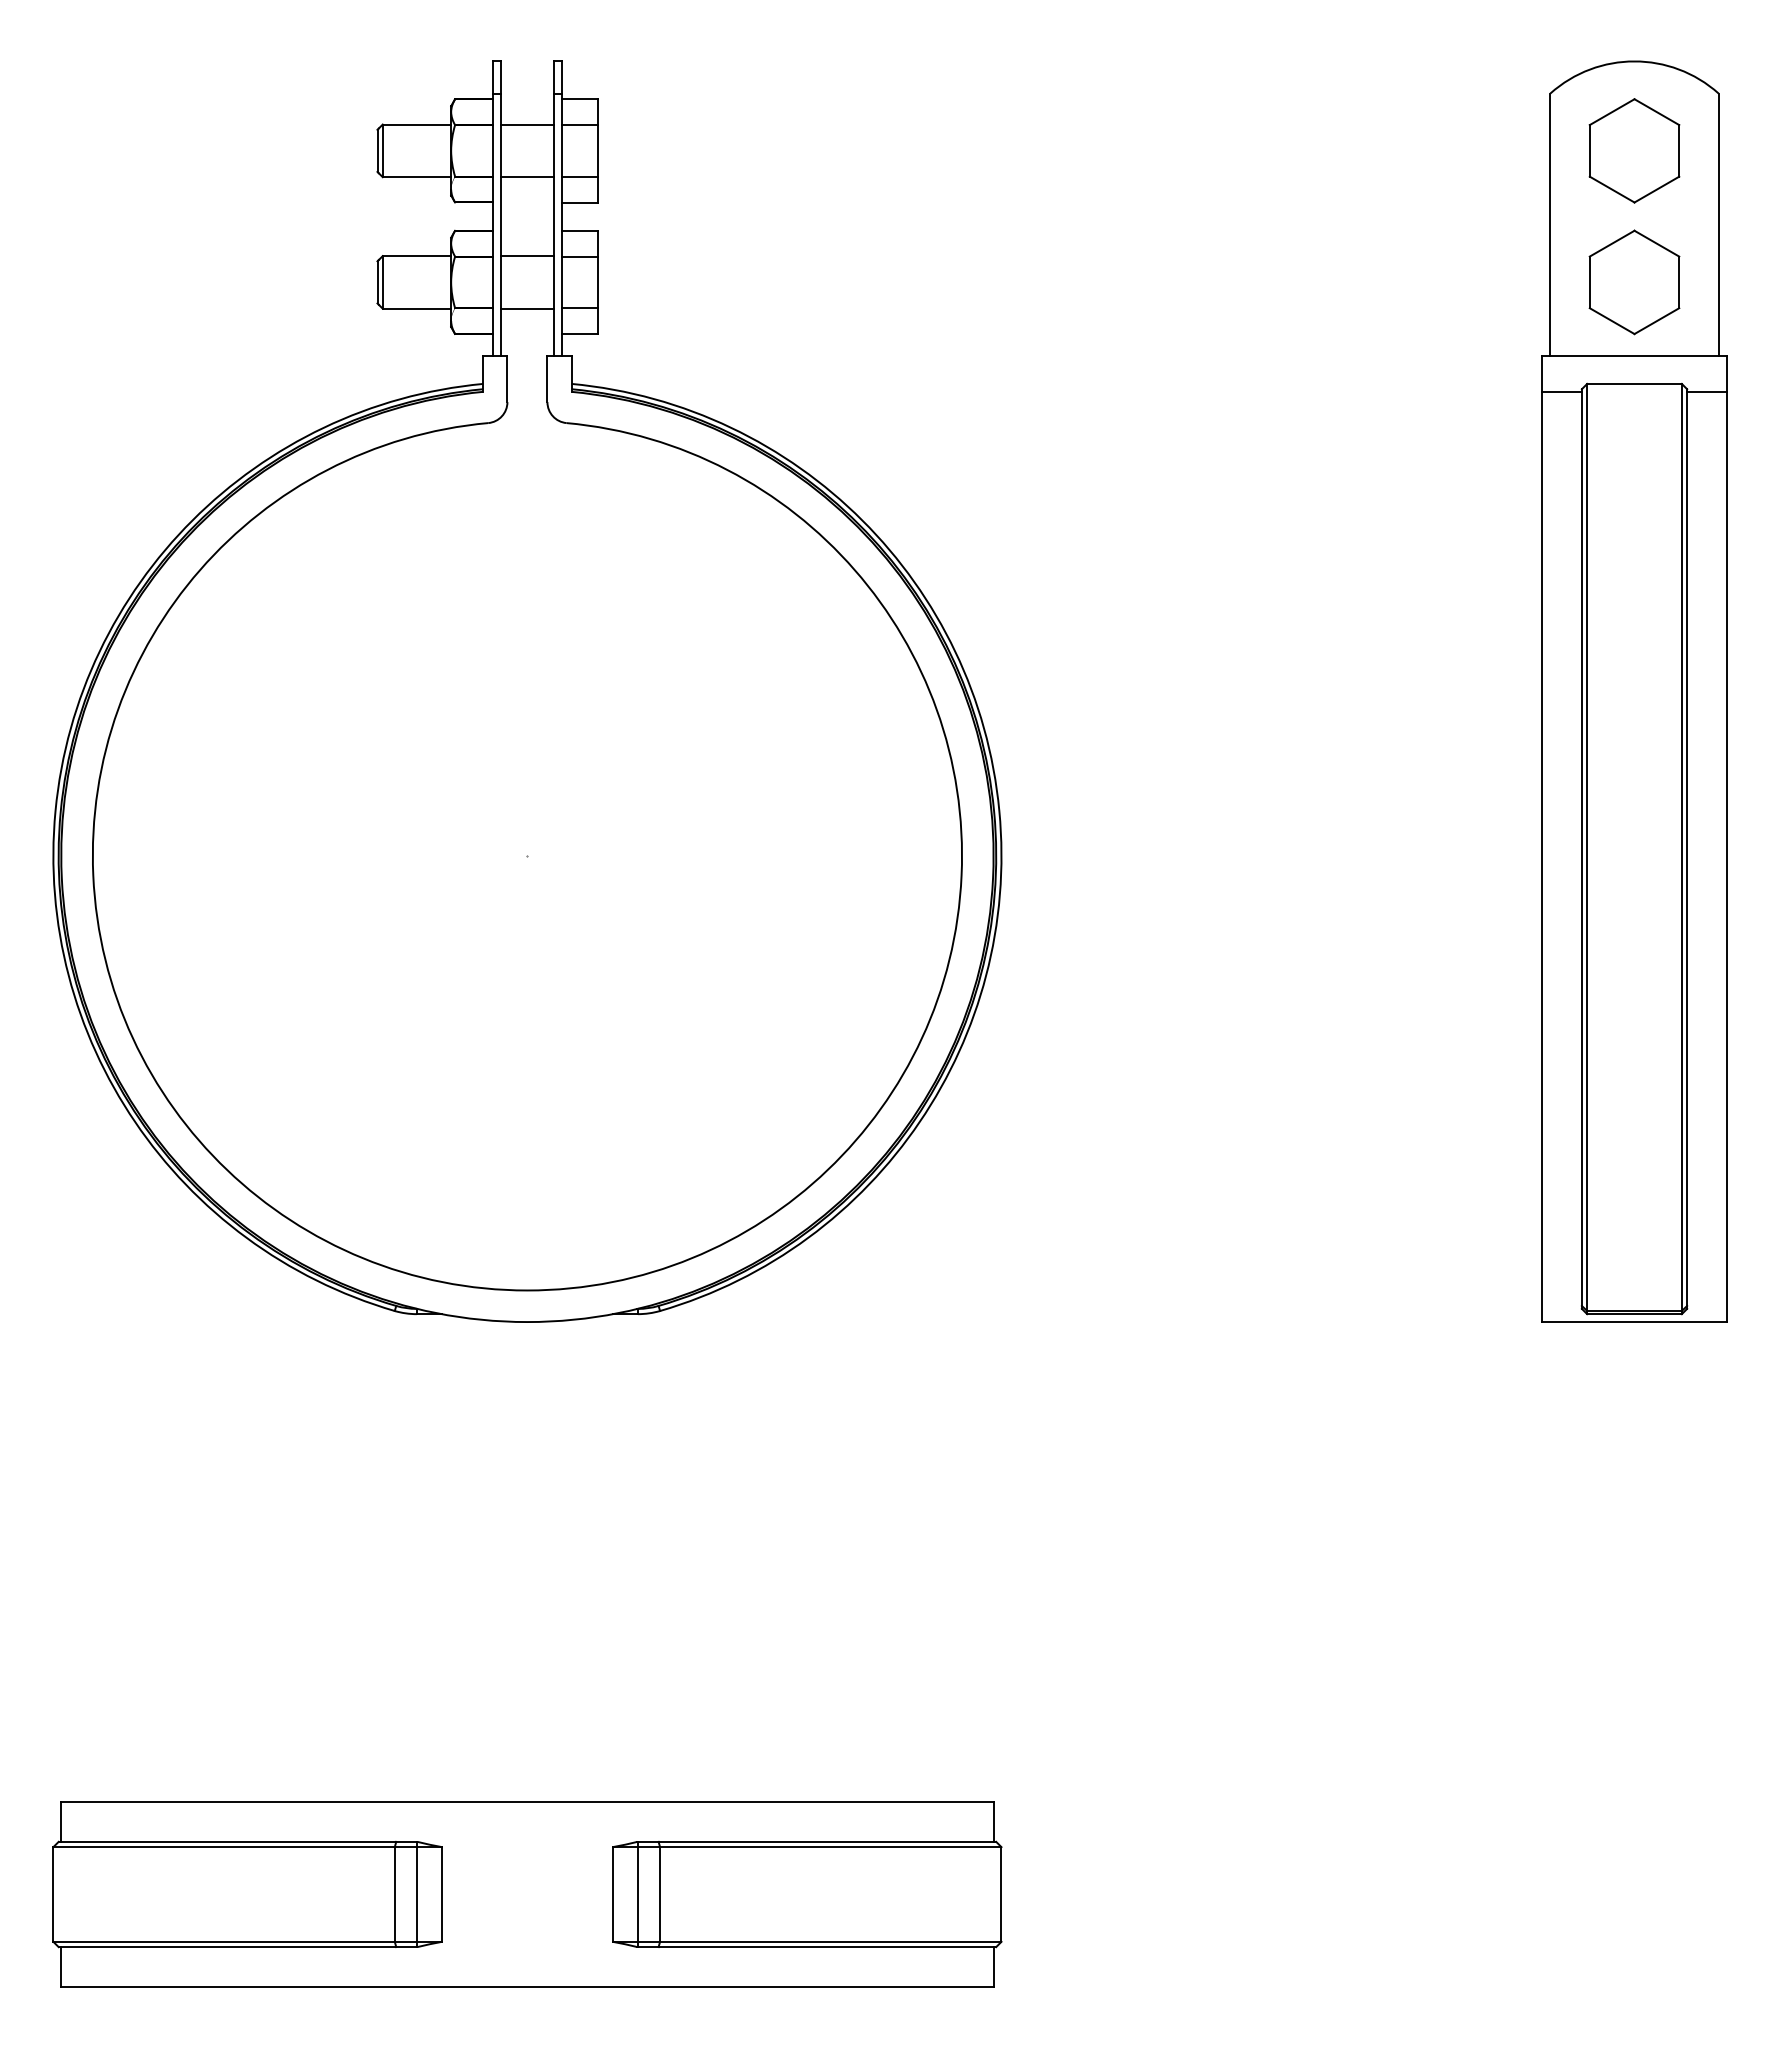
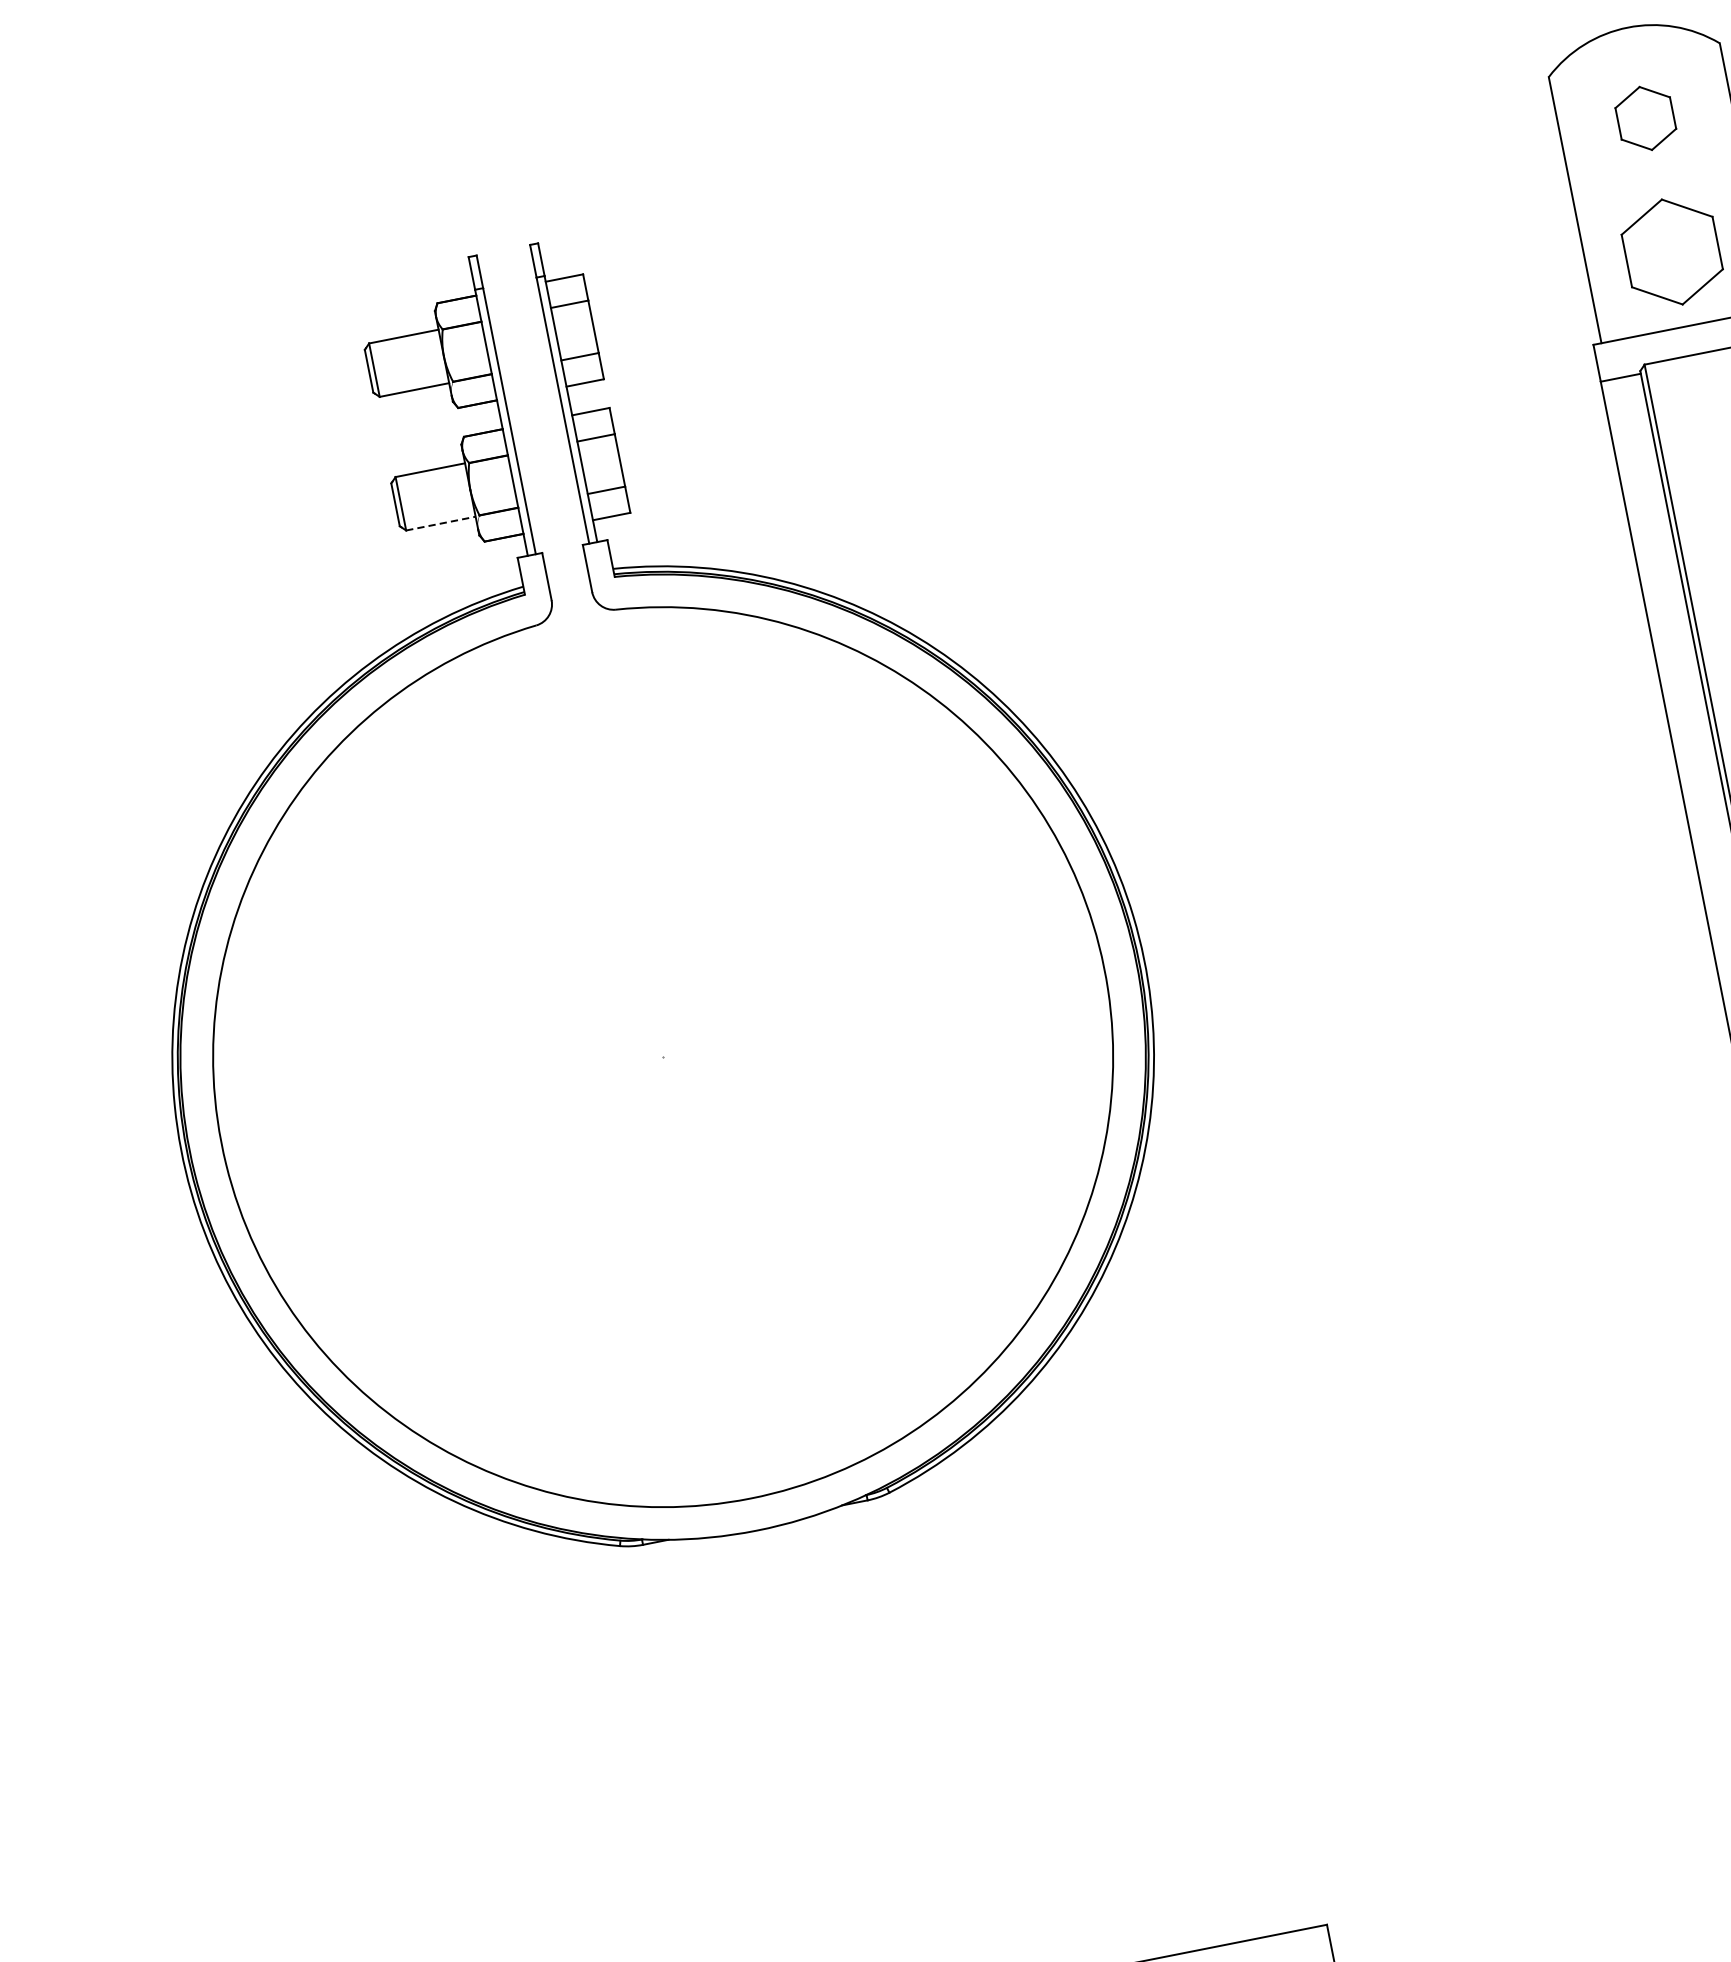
line: (527, 124) -> (516, 314), removed
part: (1634, 150) -> (1645, 118), size x0.6
line: (527, 177) -> (526, 368), removed
line: (527, 256) -> (542, 448), removed
line: (417, 308) -> (441, 523), solid -> dashed
line: (527, 308) -> (553, 501), removed

